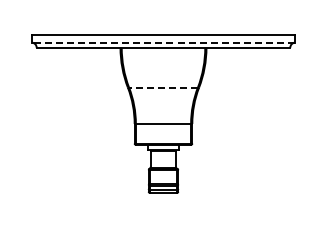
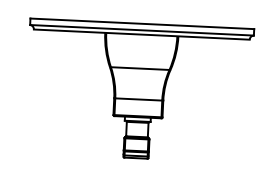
line: (163, 42) -> (142, 30), dashed -> solid
line: (163, 87) -> (140, 68), dashed -> solid

